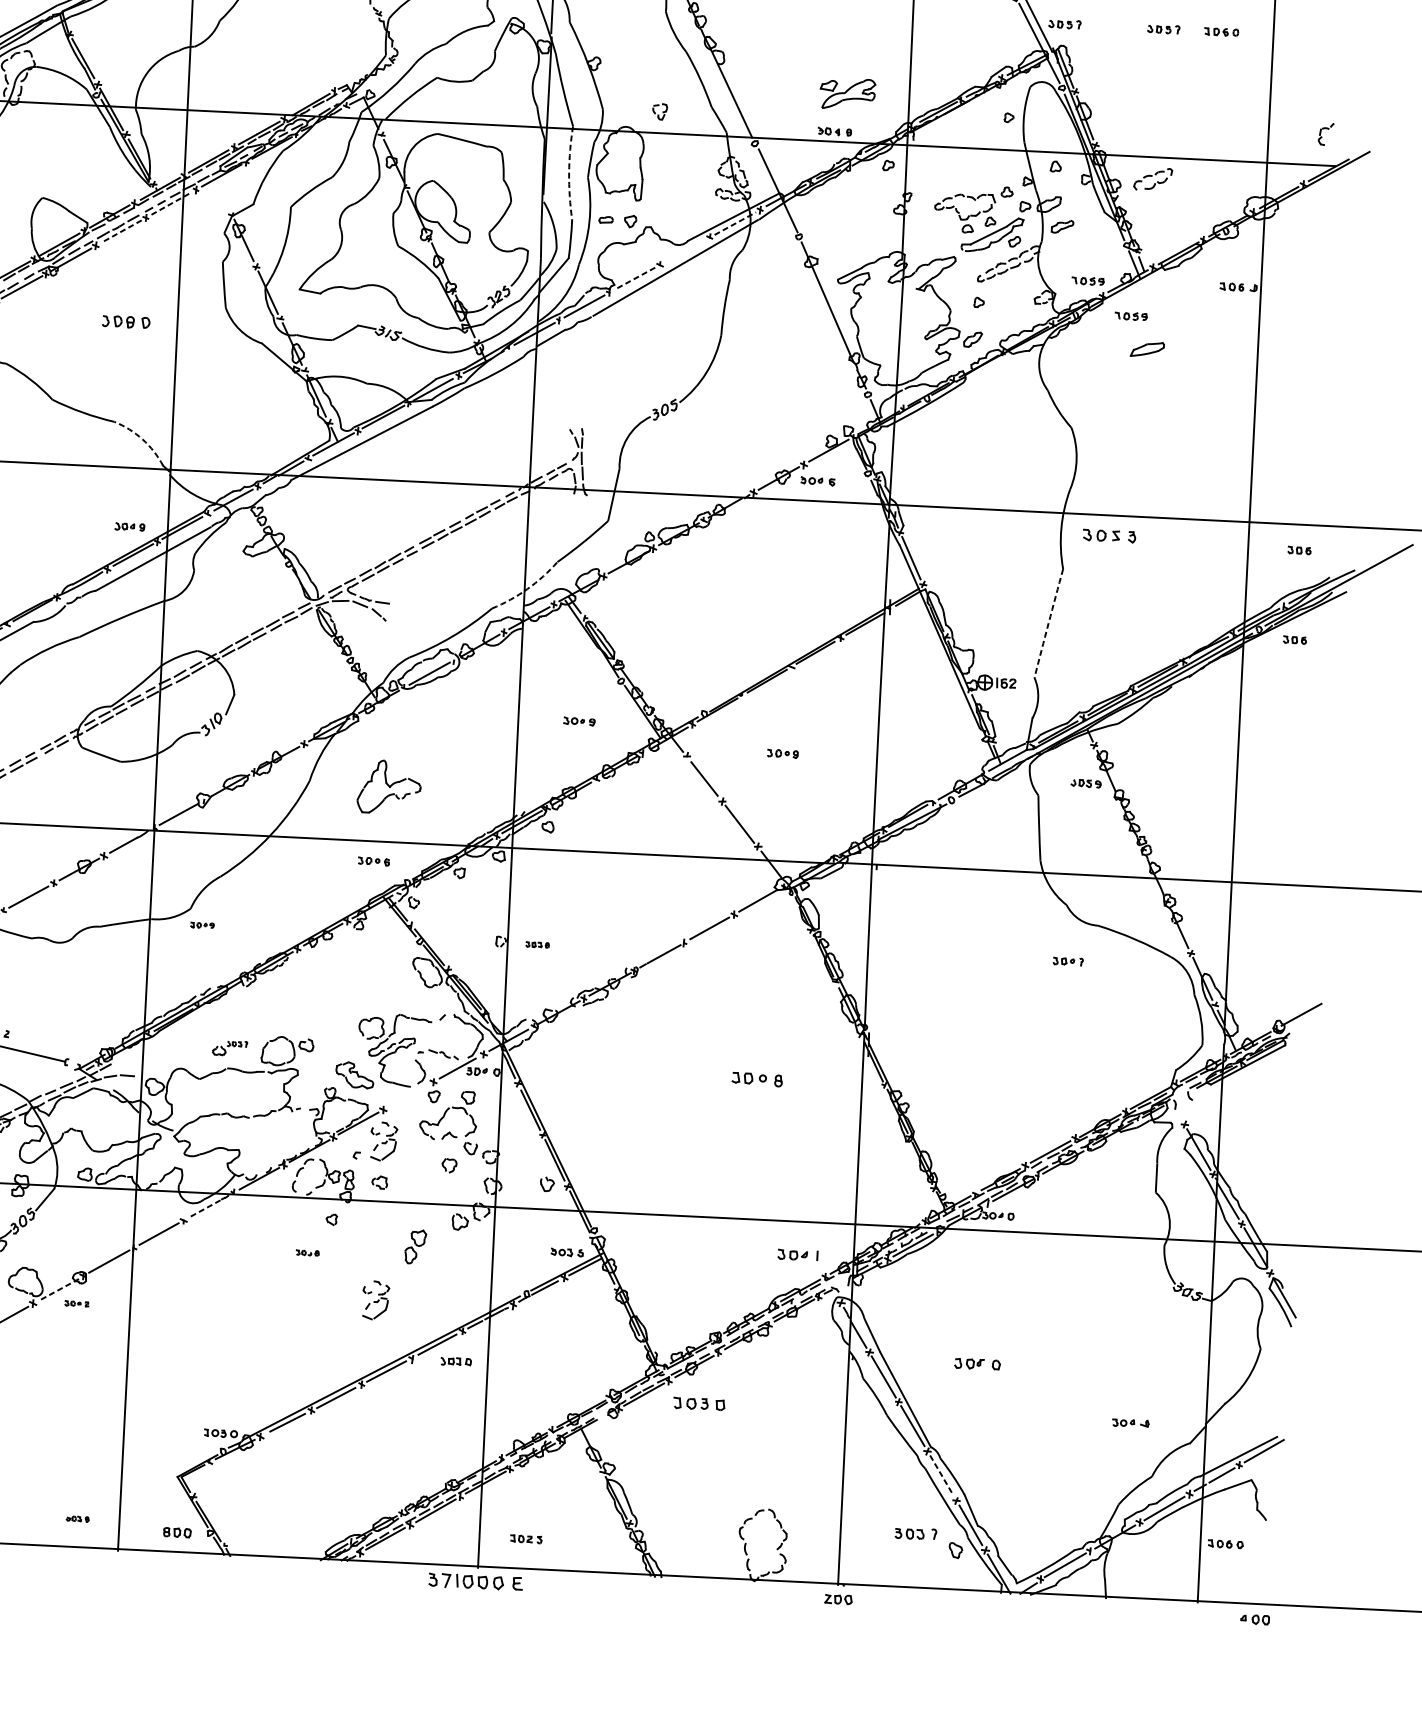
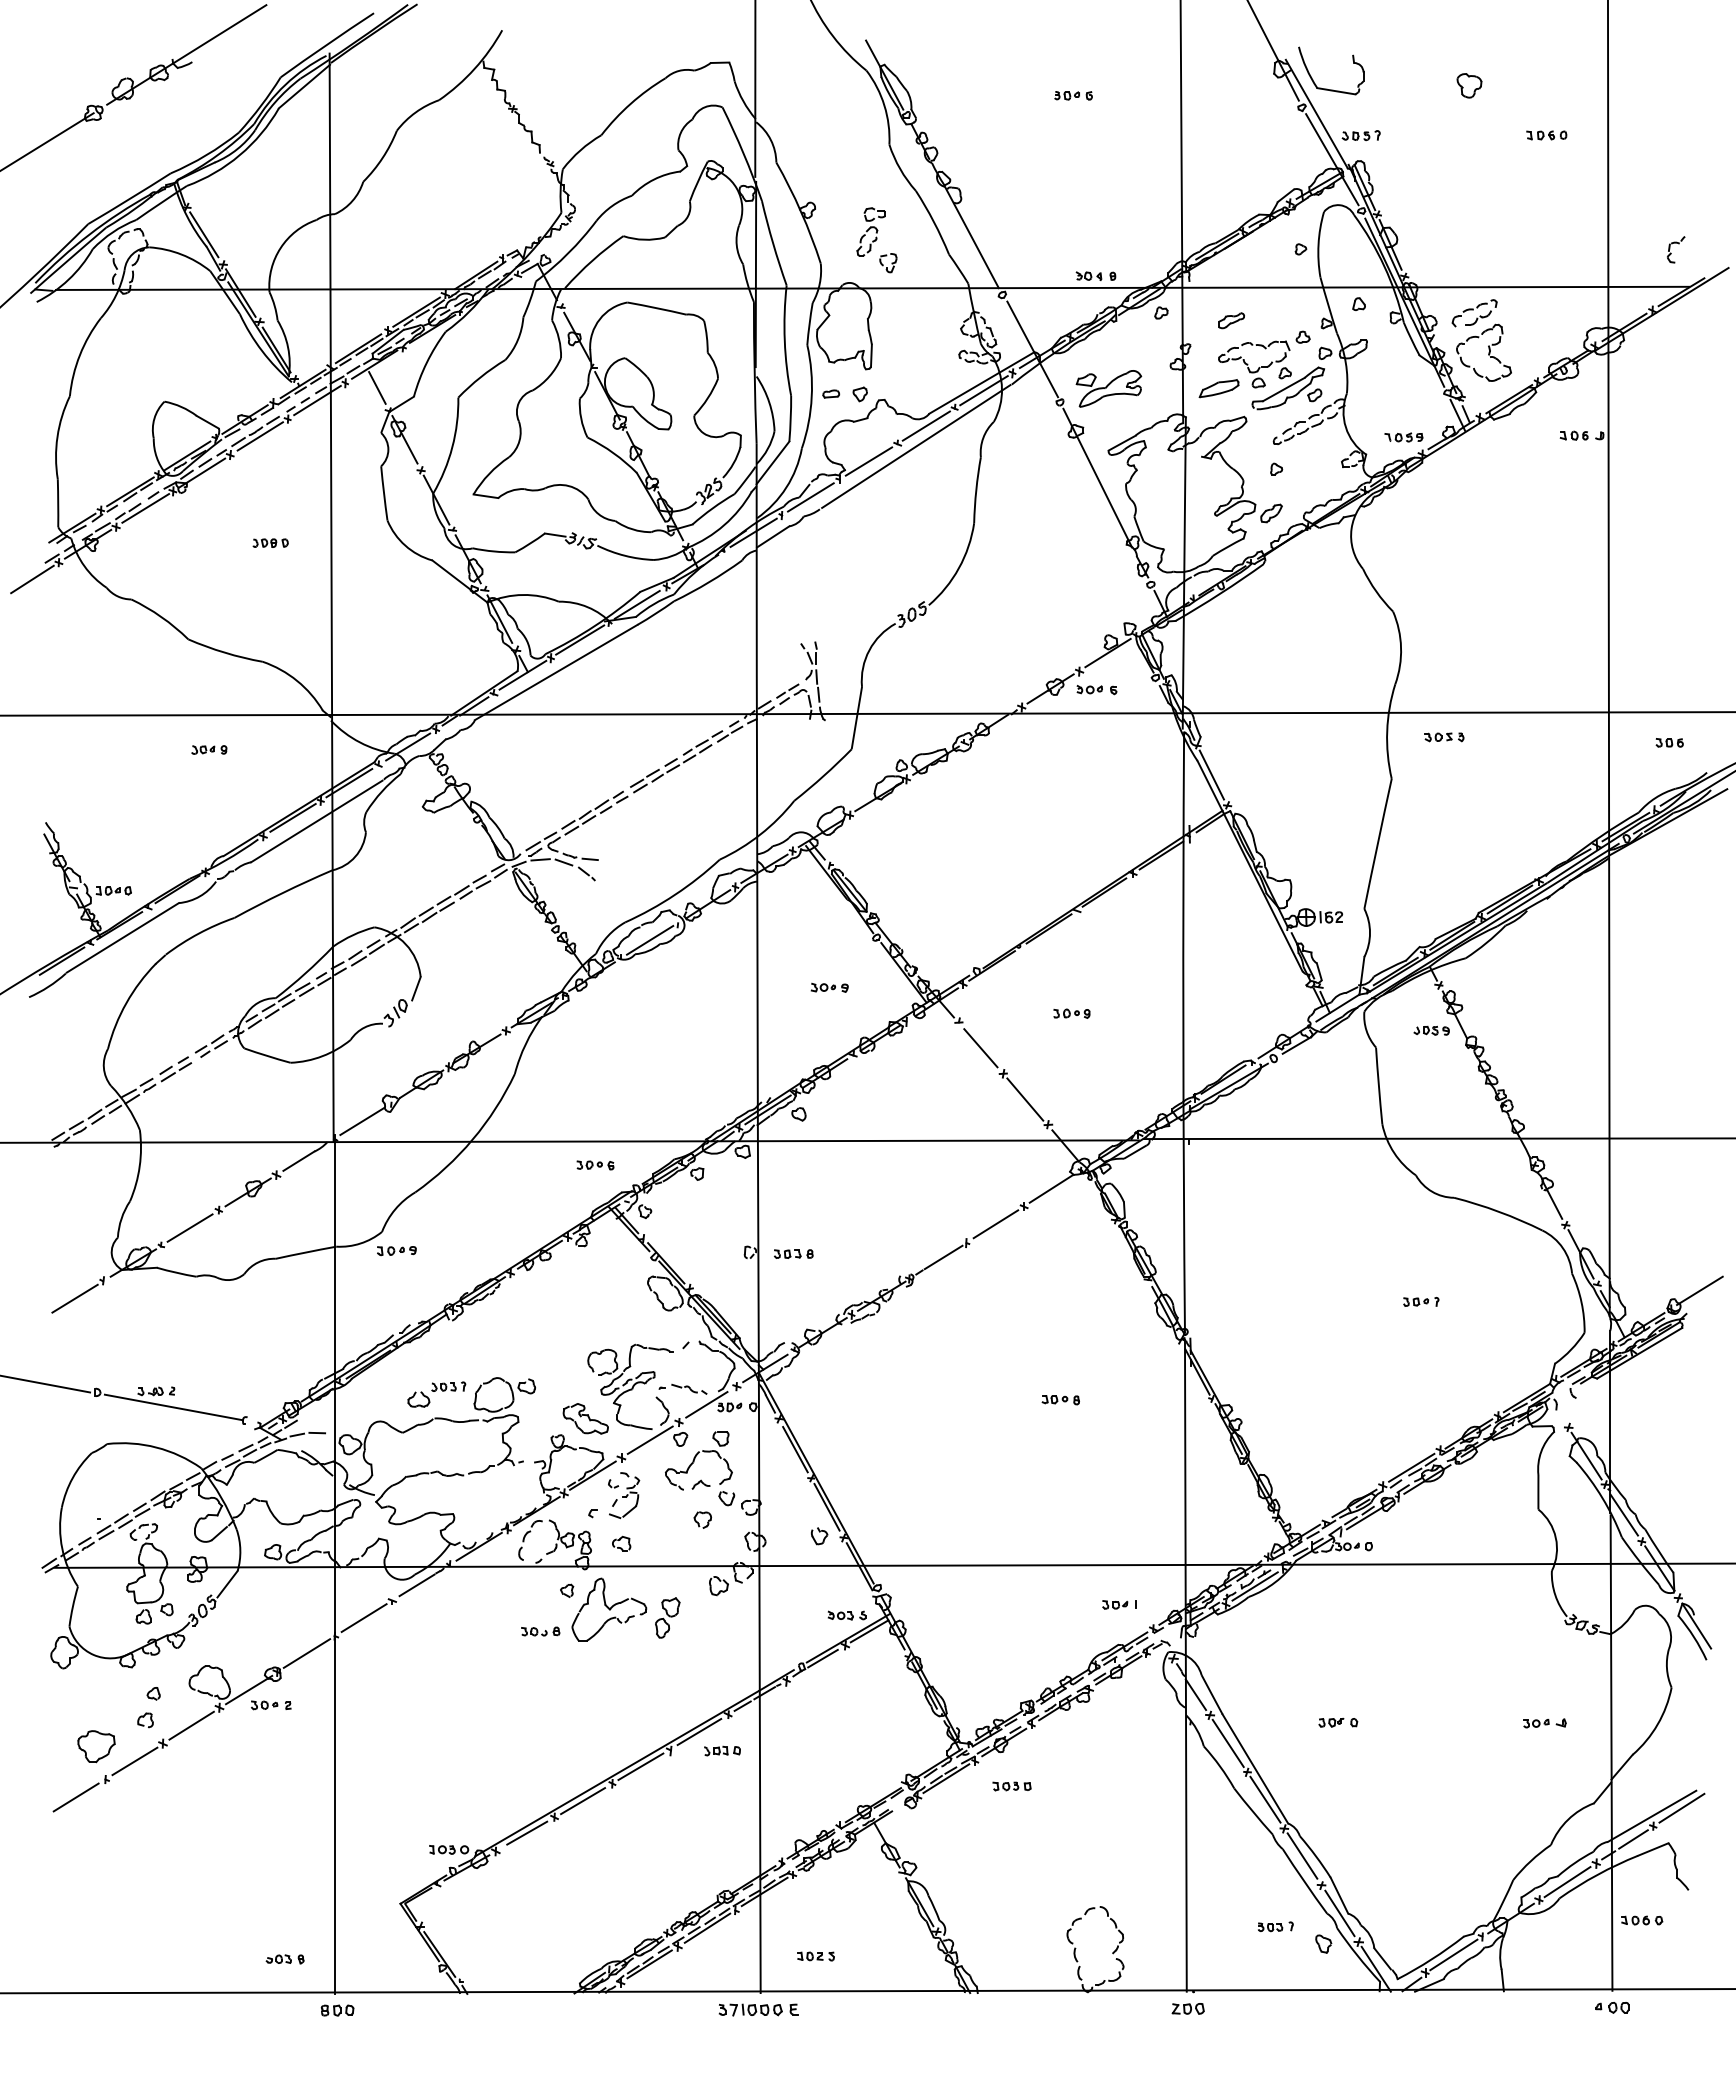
part: (1163, 29) -> (1477, 135), removed
part: (646, 84) -> (870, 231), added
part: (847, 93) -> (1108, 388), moved
arc: (568, 172) -> (784, 340), dashed -> solid
line: (223, 195) -> (377, 387), added
line: (171, 203) -> (317, 400), dashed -> solid
part: (1158, 212) -> (1483, 352), added
line: (735, 223) -> (984, 390), dashed -> solid
part: (1062, 226) -> (1231, 320), moved
line: (122, 231) -> (260, 436), dashed -> solid
line: (684, 250) -> (925, 425), added
line: (634, 278) -> (868, 461), dashed -> solid
part: (1130, 316) -> (1456, 476), removed
part: (126, 321) -> (270, 542), size x0.62
part: (1146, 349) -> (1218, 388), moved
arc: (142, 439) -> (297, 680), dashed -> solid
part: (130, 526) -> (209, 749), moved
part: (1109, 536) -> (1444, 737), size x0.62
arc: (527, 589) -> (760, 834), dashed -> solid
arc: (1048, 623) -> (1377, 843), dashed -> solid
part: (1294, 639) -> (1669, 848), removed
part: (389, 787) -> (609, 1609), moved
part: (202, 925) -> (396, 1251), size x1.43
part: (537, 944) -> (793, 1253), size x1.43
part: (1068, 961) -> (1421, 1301), moved
part: (229, 1048) -> (436, 1394), size x1.43
part: (756, 1080) -> (1060, 1400), size x0.62
line: (407, 1095) -> (649, 1439), added
line: (205, 1208) -> (417, 1585), dashed -> solid
part: (307, 1252) -> (540, 1631), size x1.43
part: (797, 1254) -> (1119, 1604), size x0.71
line: (58, 1290) -> (248, 1690), dashed -> solid
part: (376, 1300) -> (624, 1683), removed
part: (77, 1303) -> (271, 1705), size x1.43
part: (977, 1363) -> (1338, 1722), size x0.71
part: (698, 1404) -> (1011, 1786), size x0.62
part: (1130, 1423) -> (1544, 1723), moved
line: (941, 1475) -> (1302, 1856), dashed -> solid
part: (77, 1519) -> (284, 1959), size x1.43
part: (177, 1532) -> (337, 2010), moved
part: (915, 1533) -> (1275, 1926), size x0.71
part: (475, 1581) -> (758, 2009), size x0.71
part: (1255, 1619) -> (1612, 2007), moved

